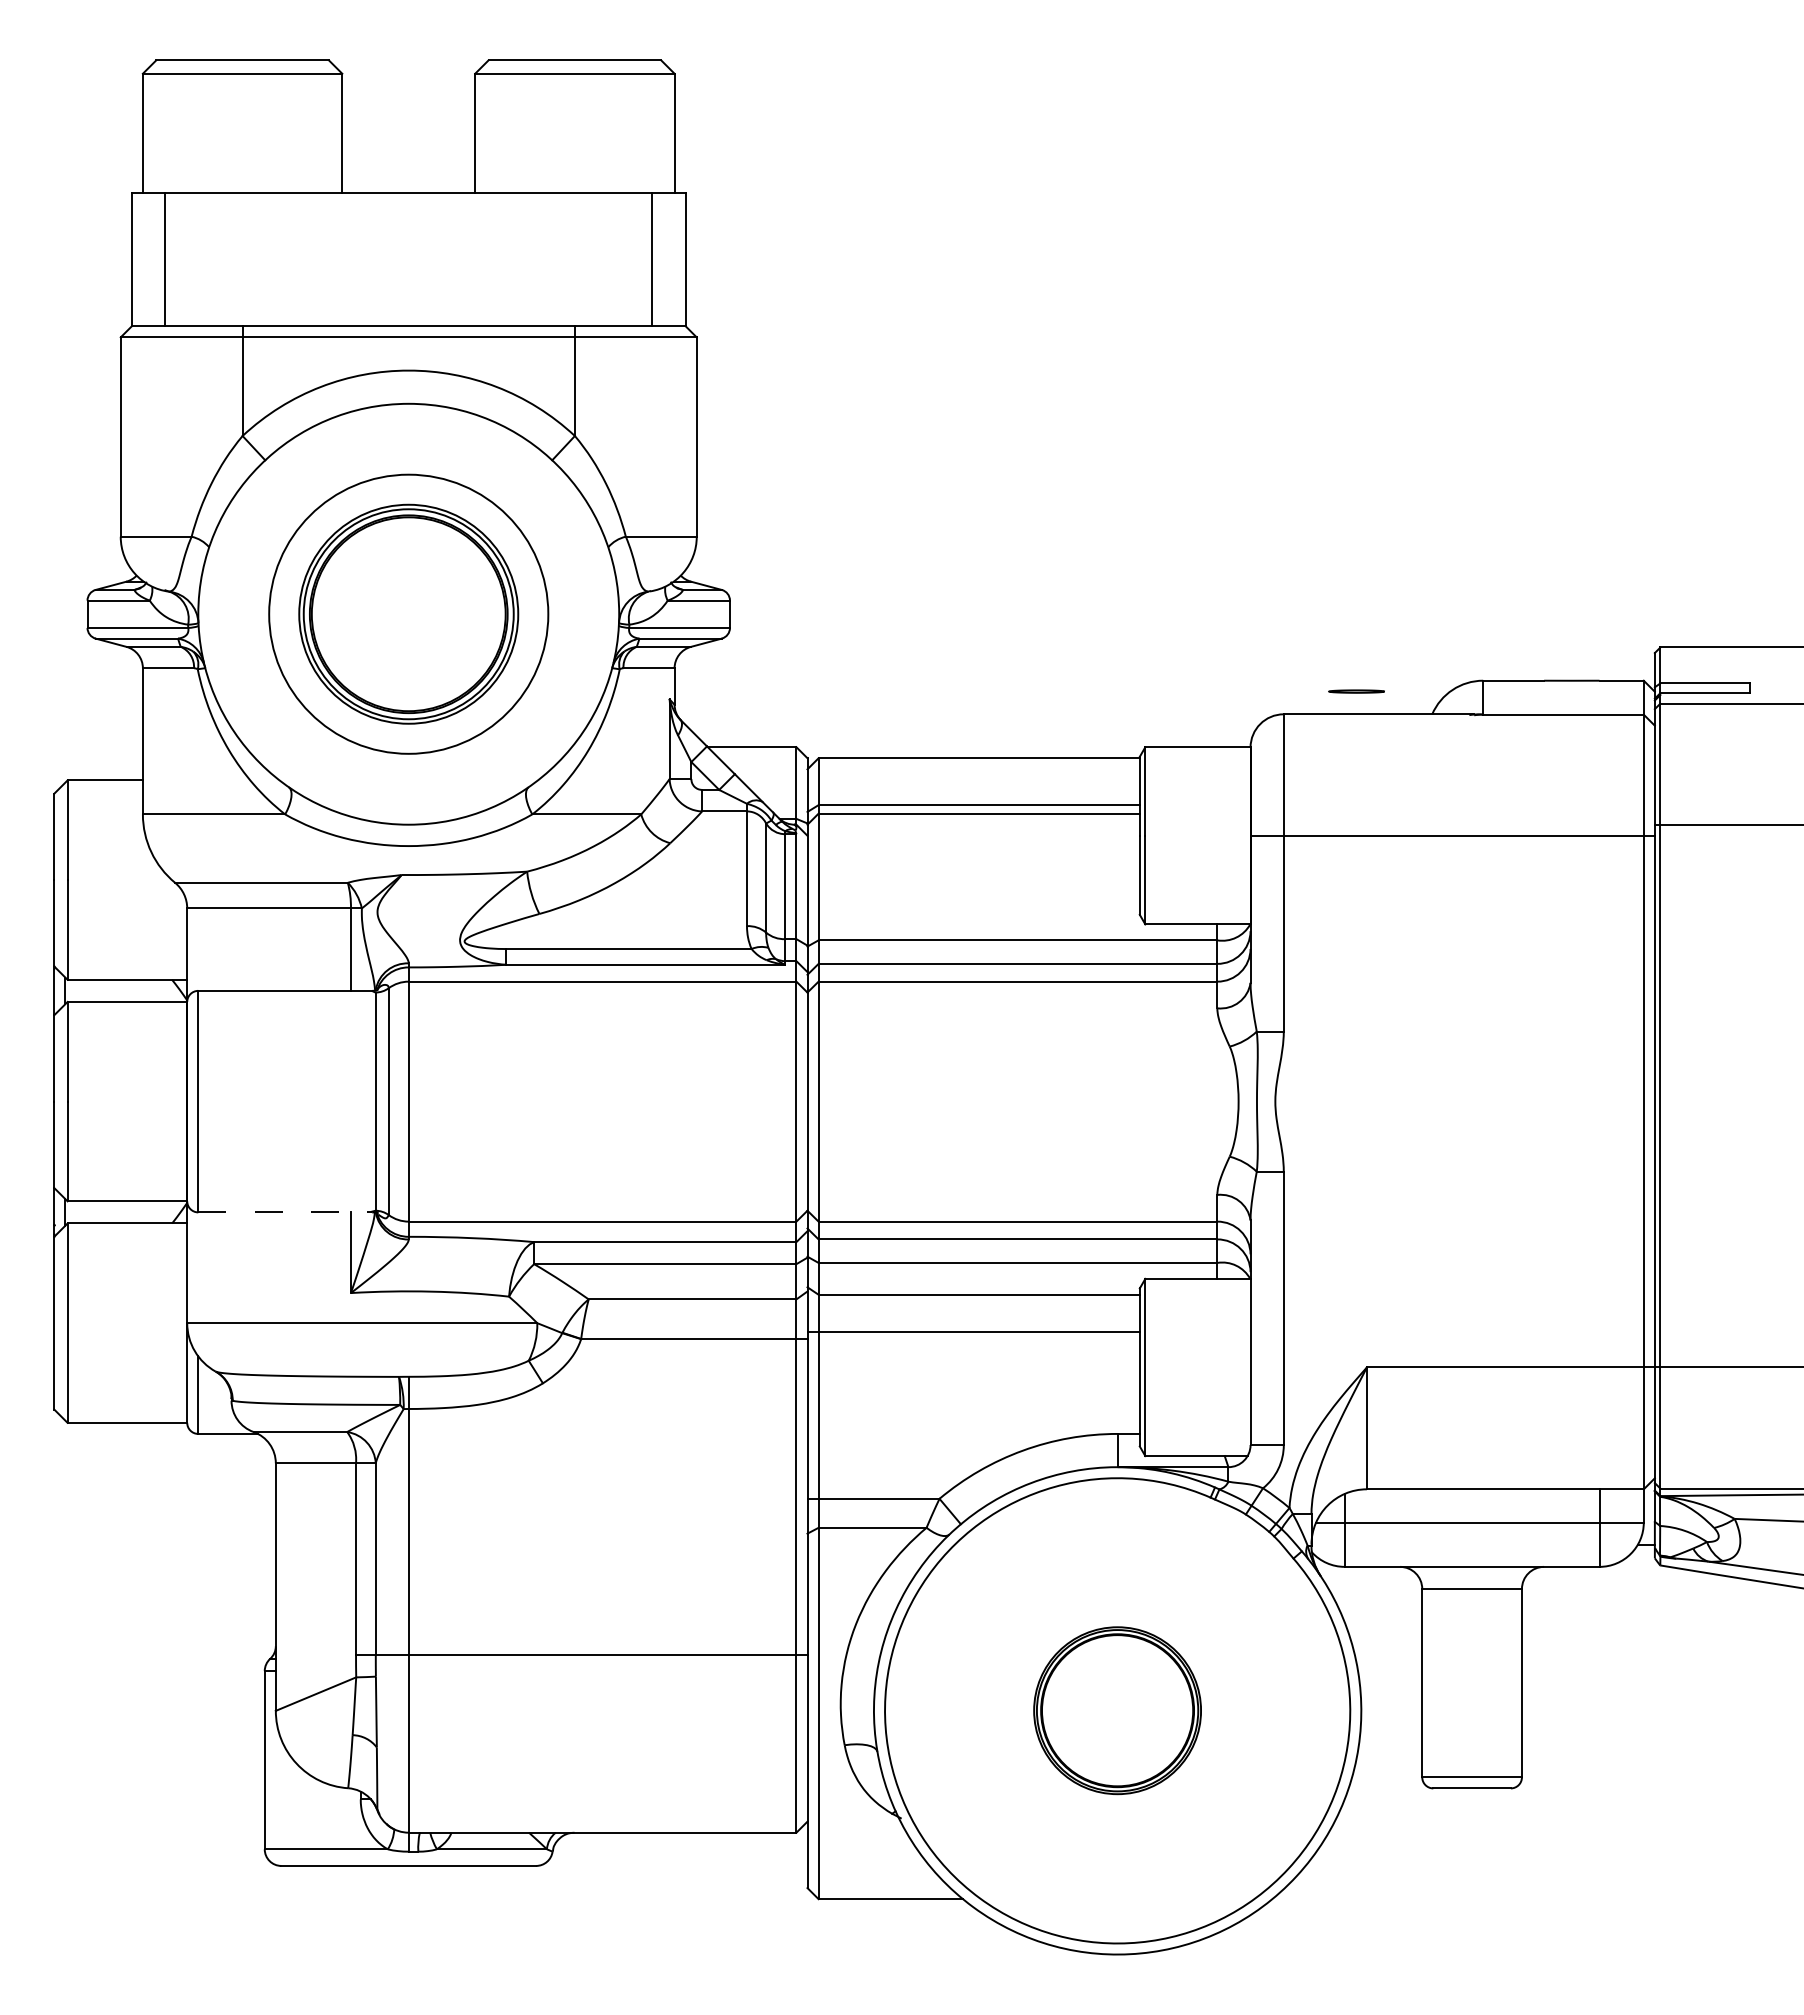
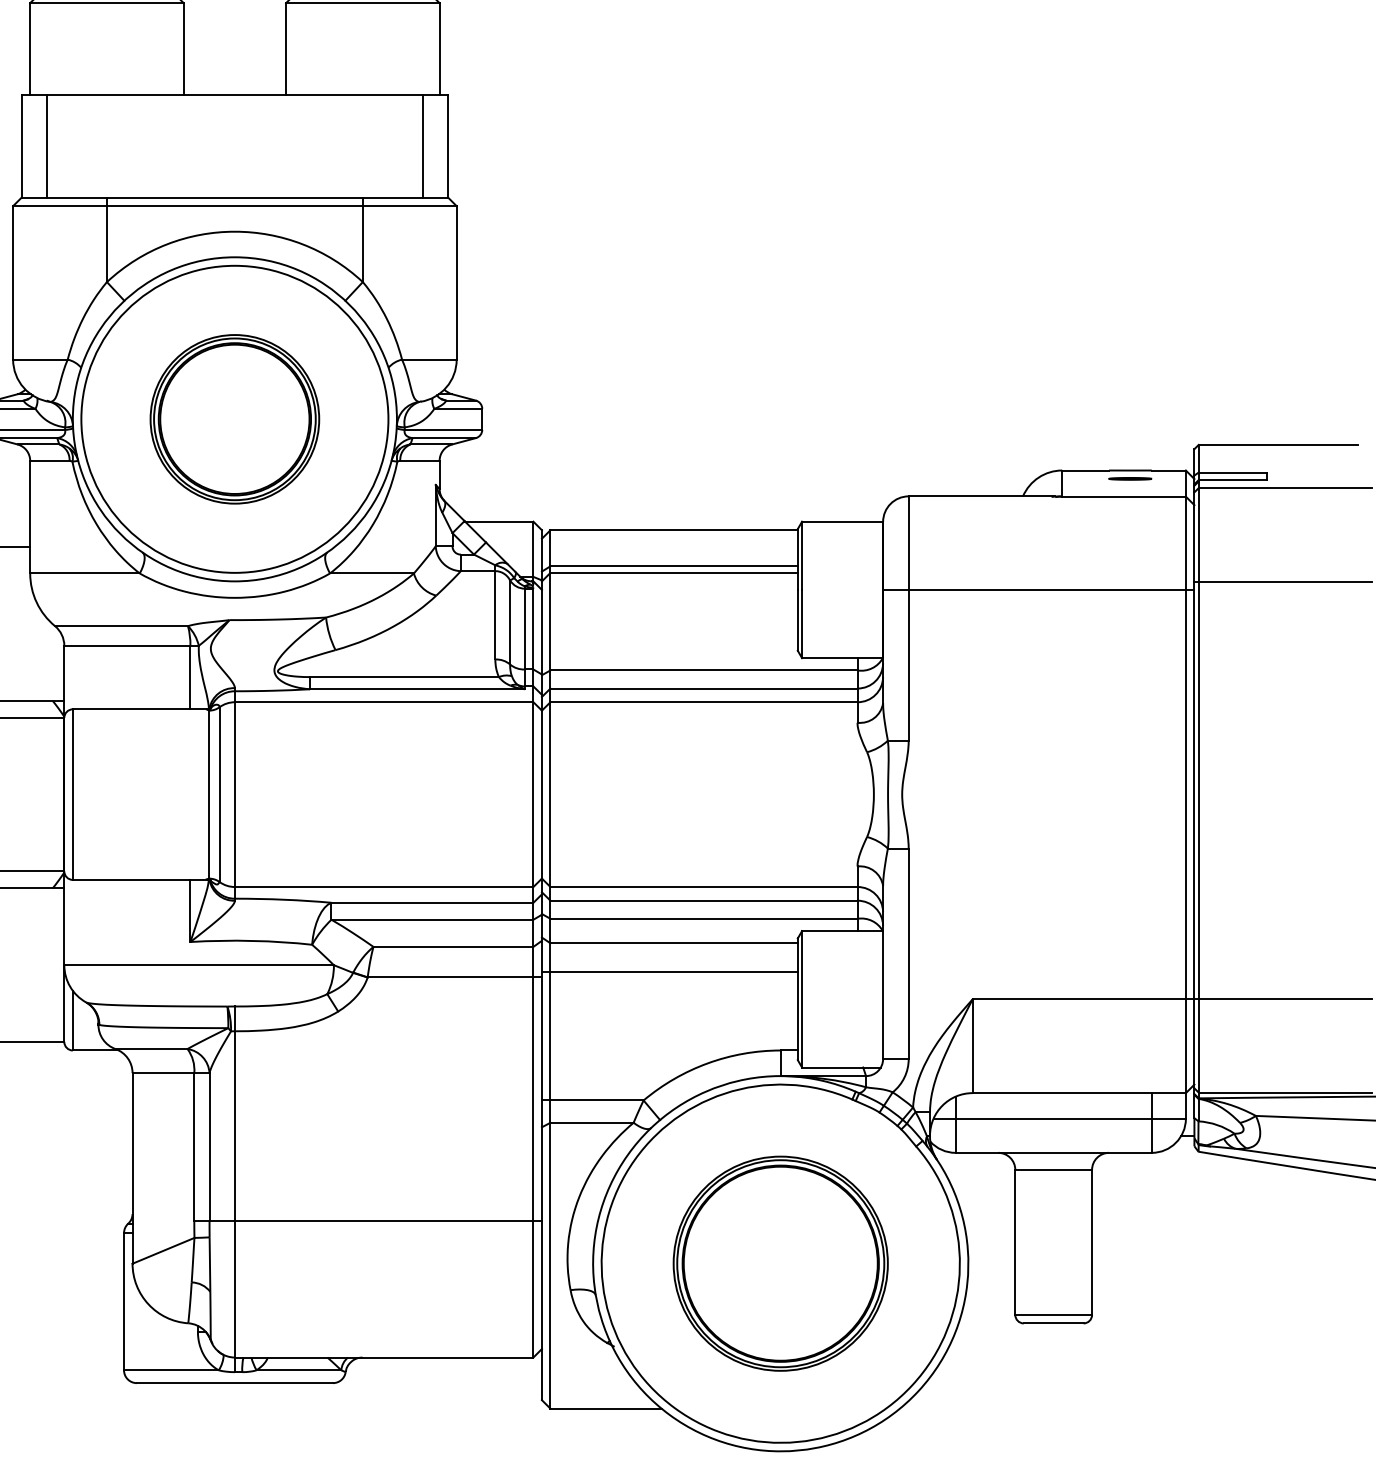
circle: (408, 613) -> (234, 418), size x1.43
line: (1356, 691) -> (1130, 478), moved
line: (285, 1212) -> (140, 879), dashed -> solid
part: (1117, 1710) -> (780, 1263), size x1.67

